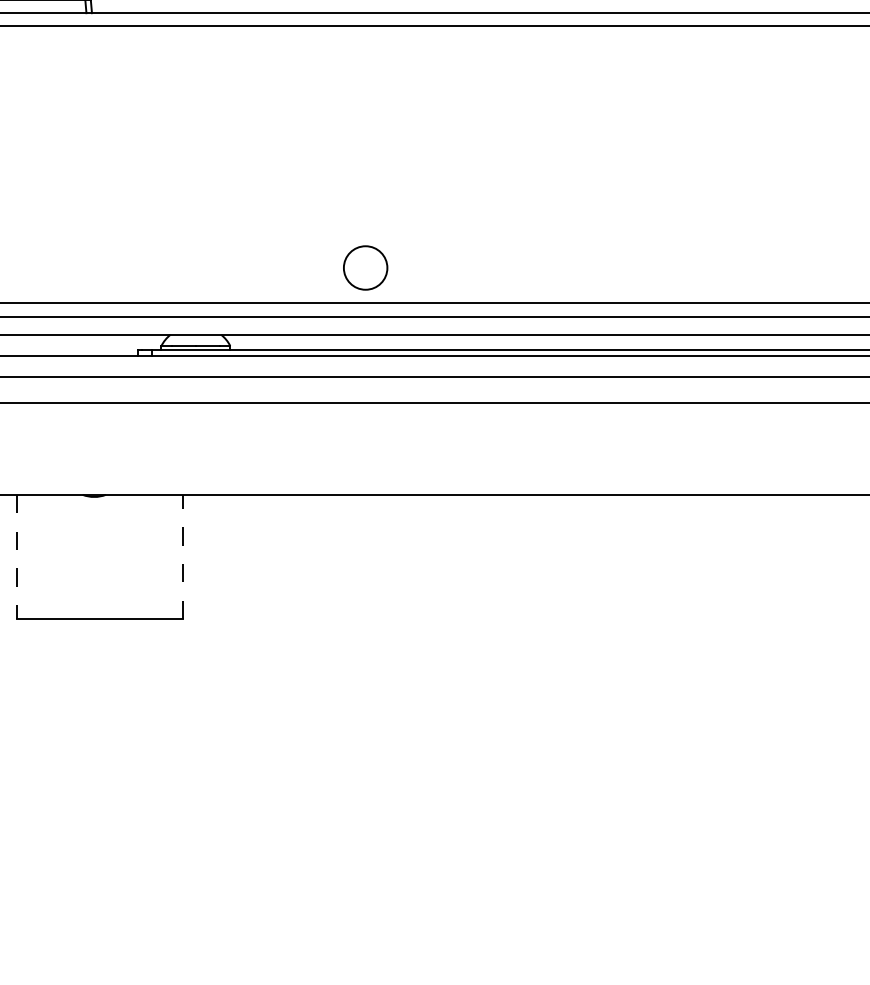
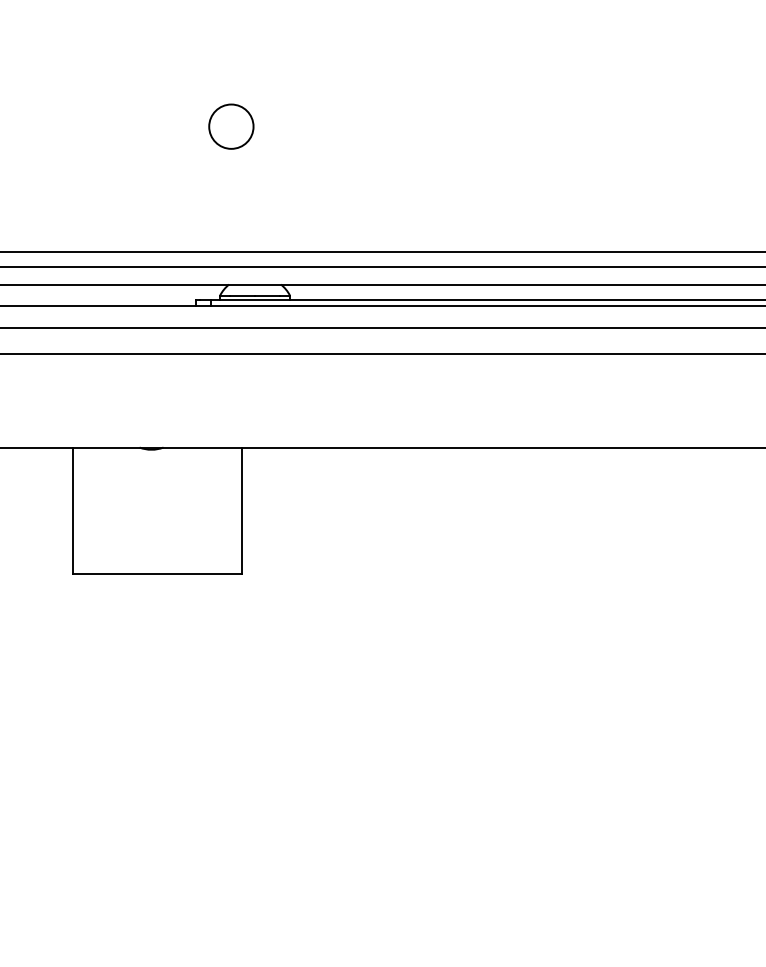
circle: (365, 267) -> (231, 126), moved
line: (182, 556) -> (241, 510), dashed -> solid
line: (16, 557) -> (72, 511), dashed -> solid

